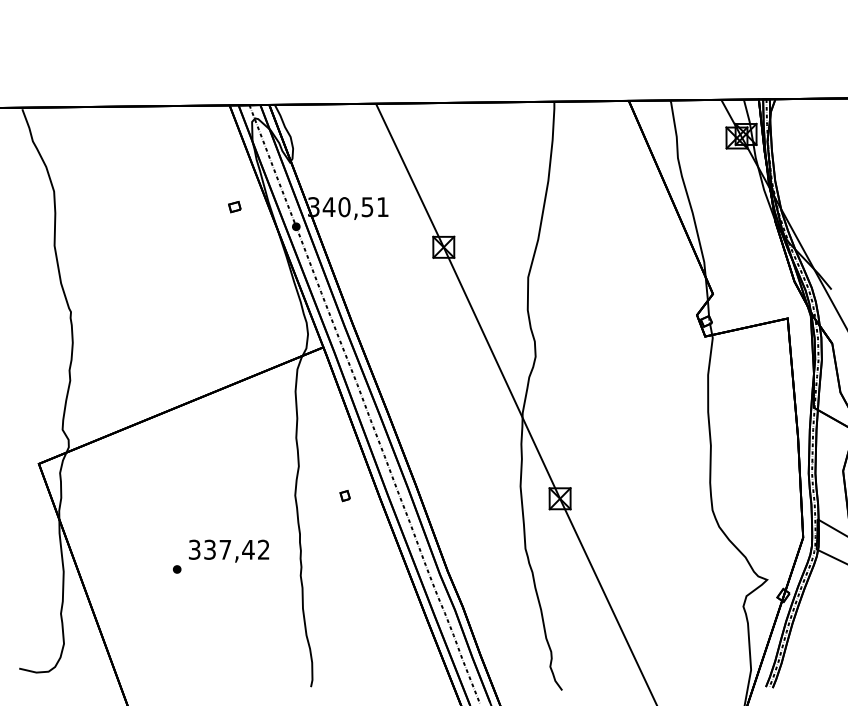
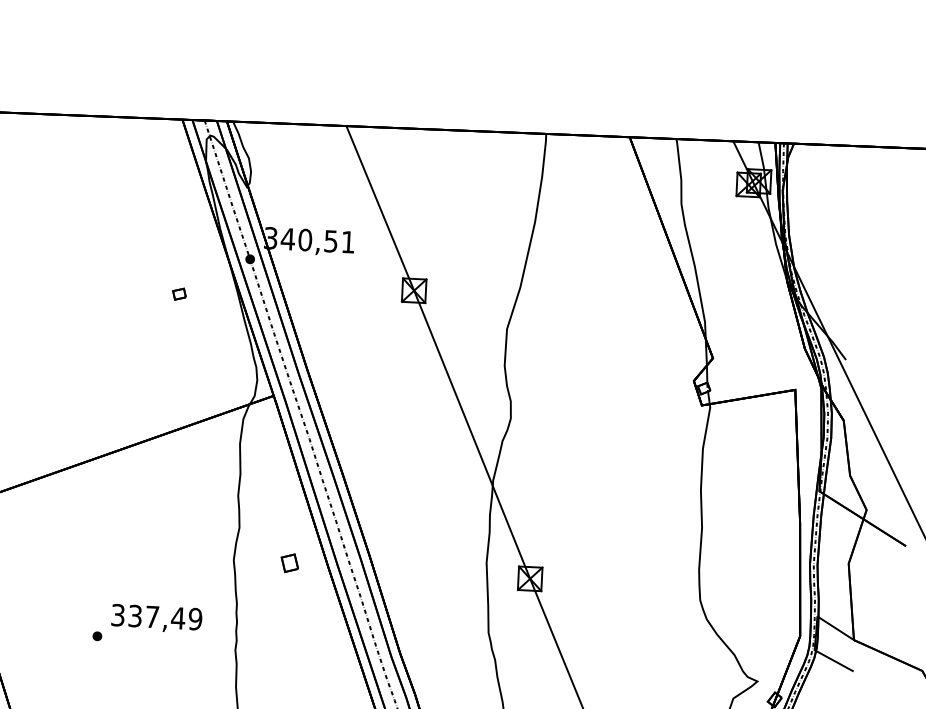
part: (234, 207) -> (179, 294), moved
part: (344, 496) -> (288, 564), size x1.6
text: (263, 549) -> (195, 618), 337,42 -> 337,49

